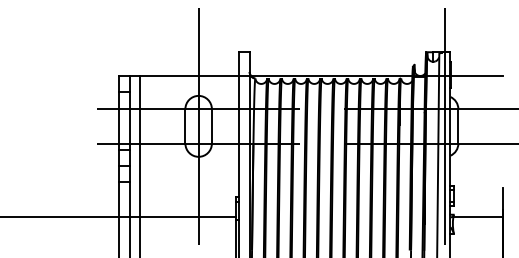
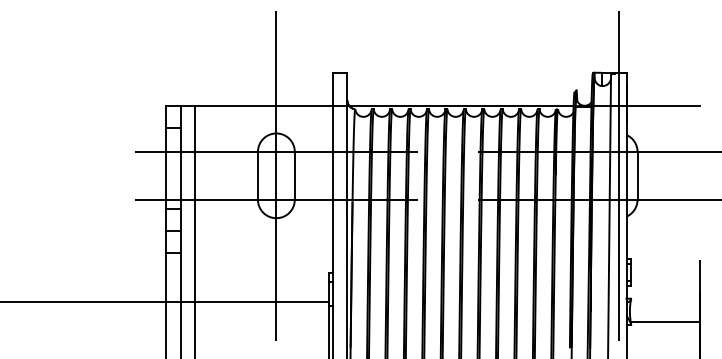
line: (478, 217) -> (665, 322), moved

